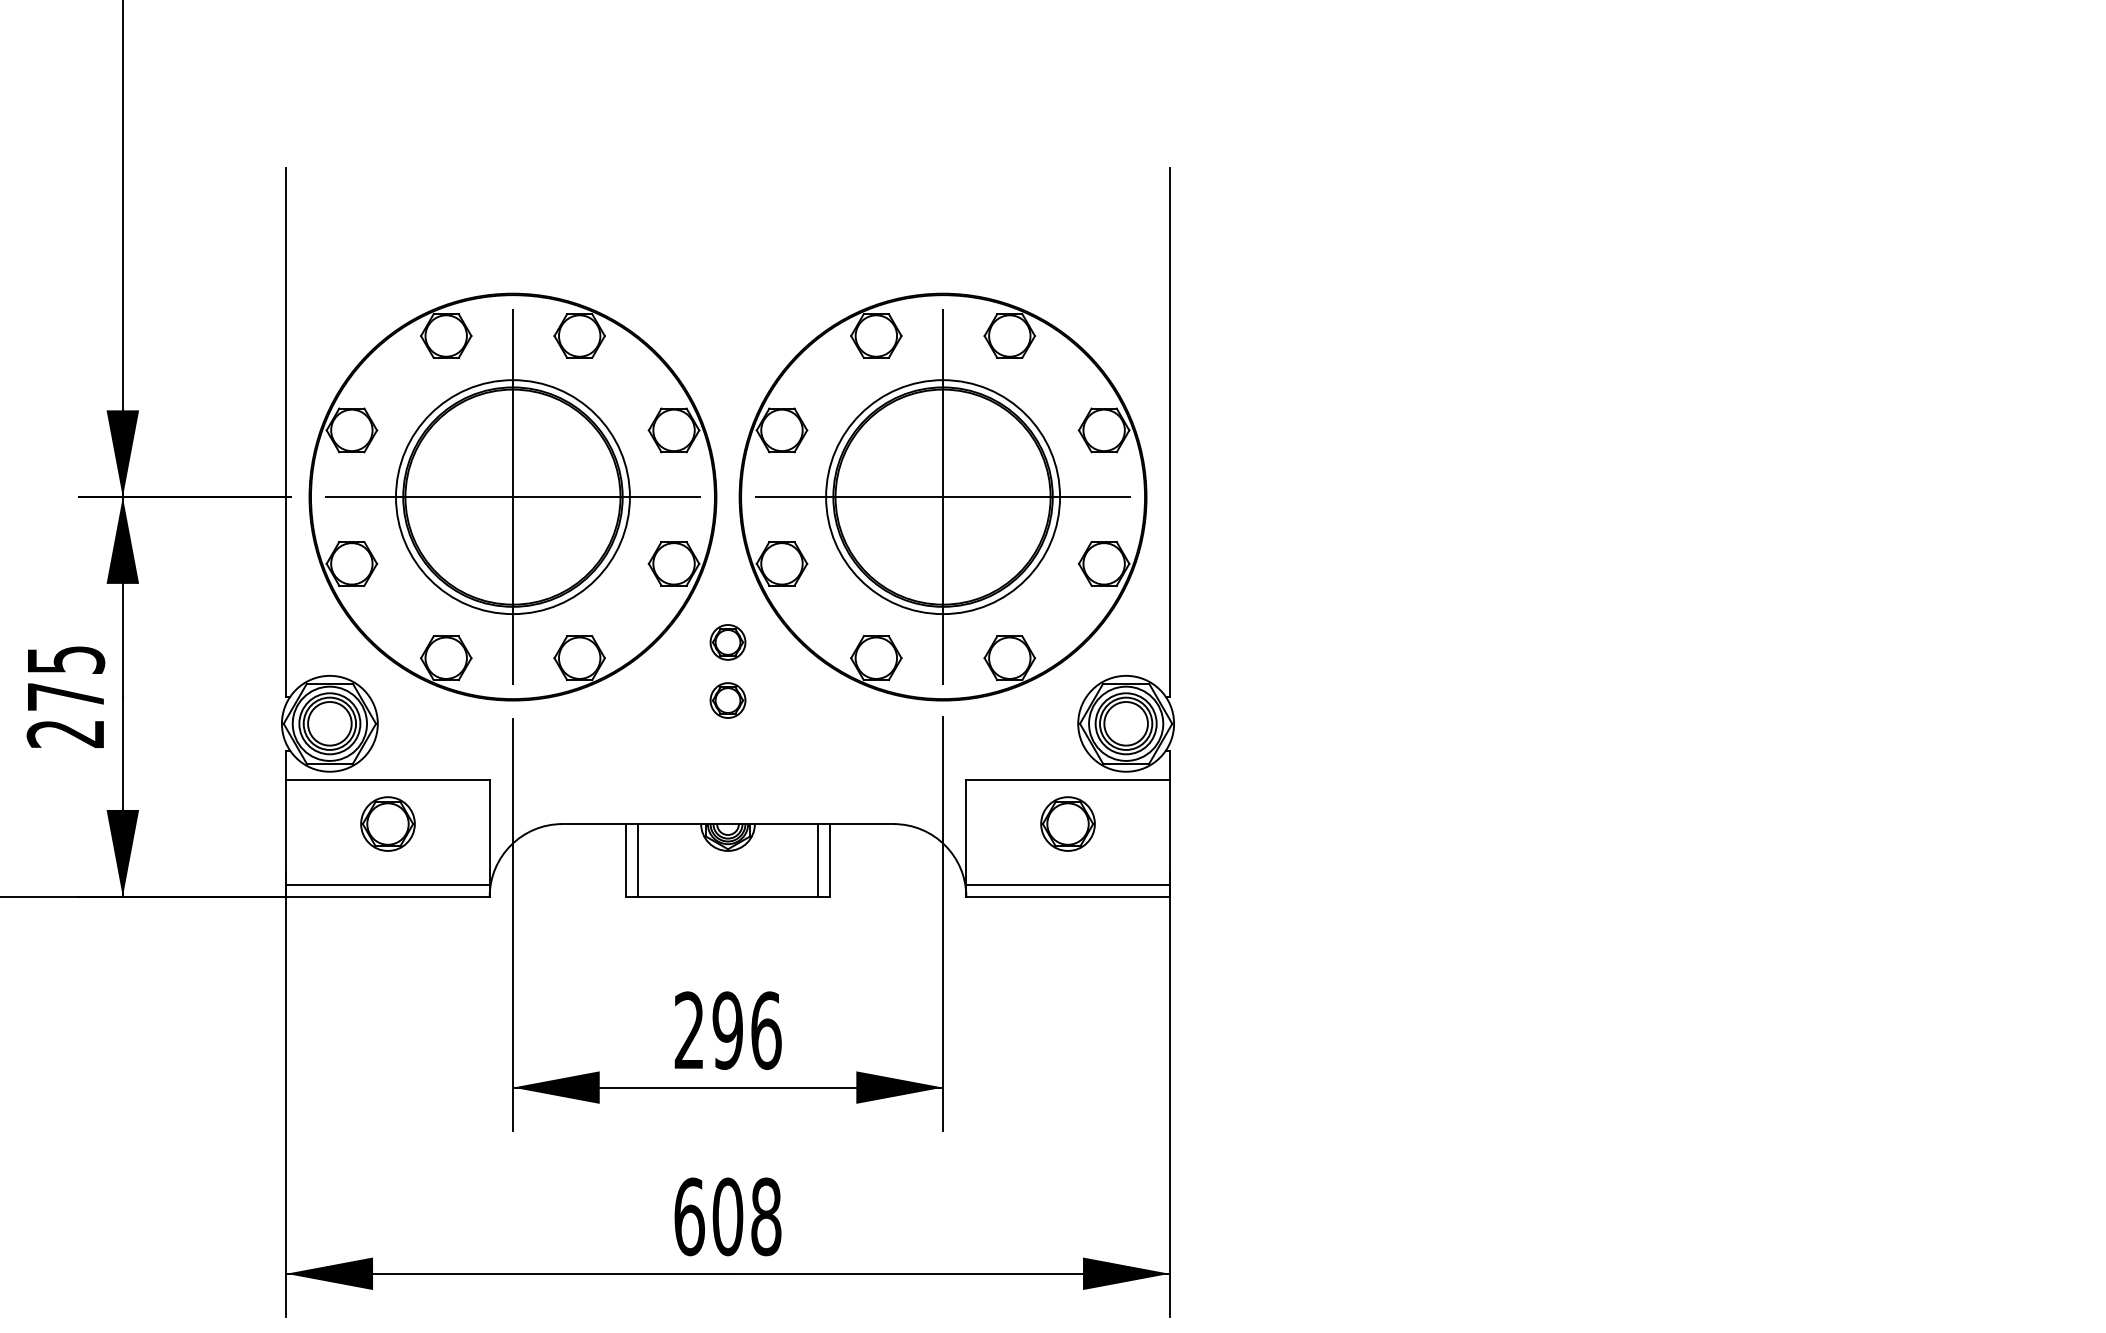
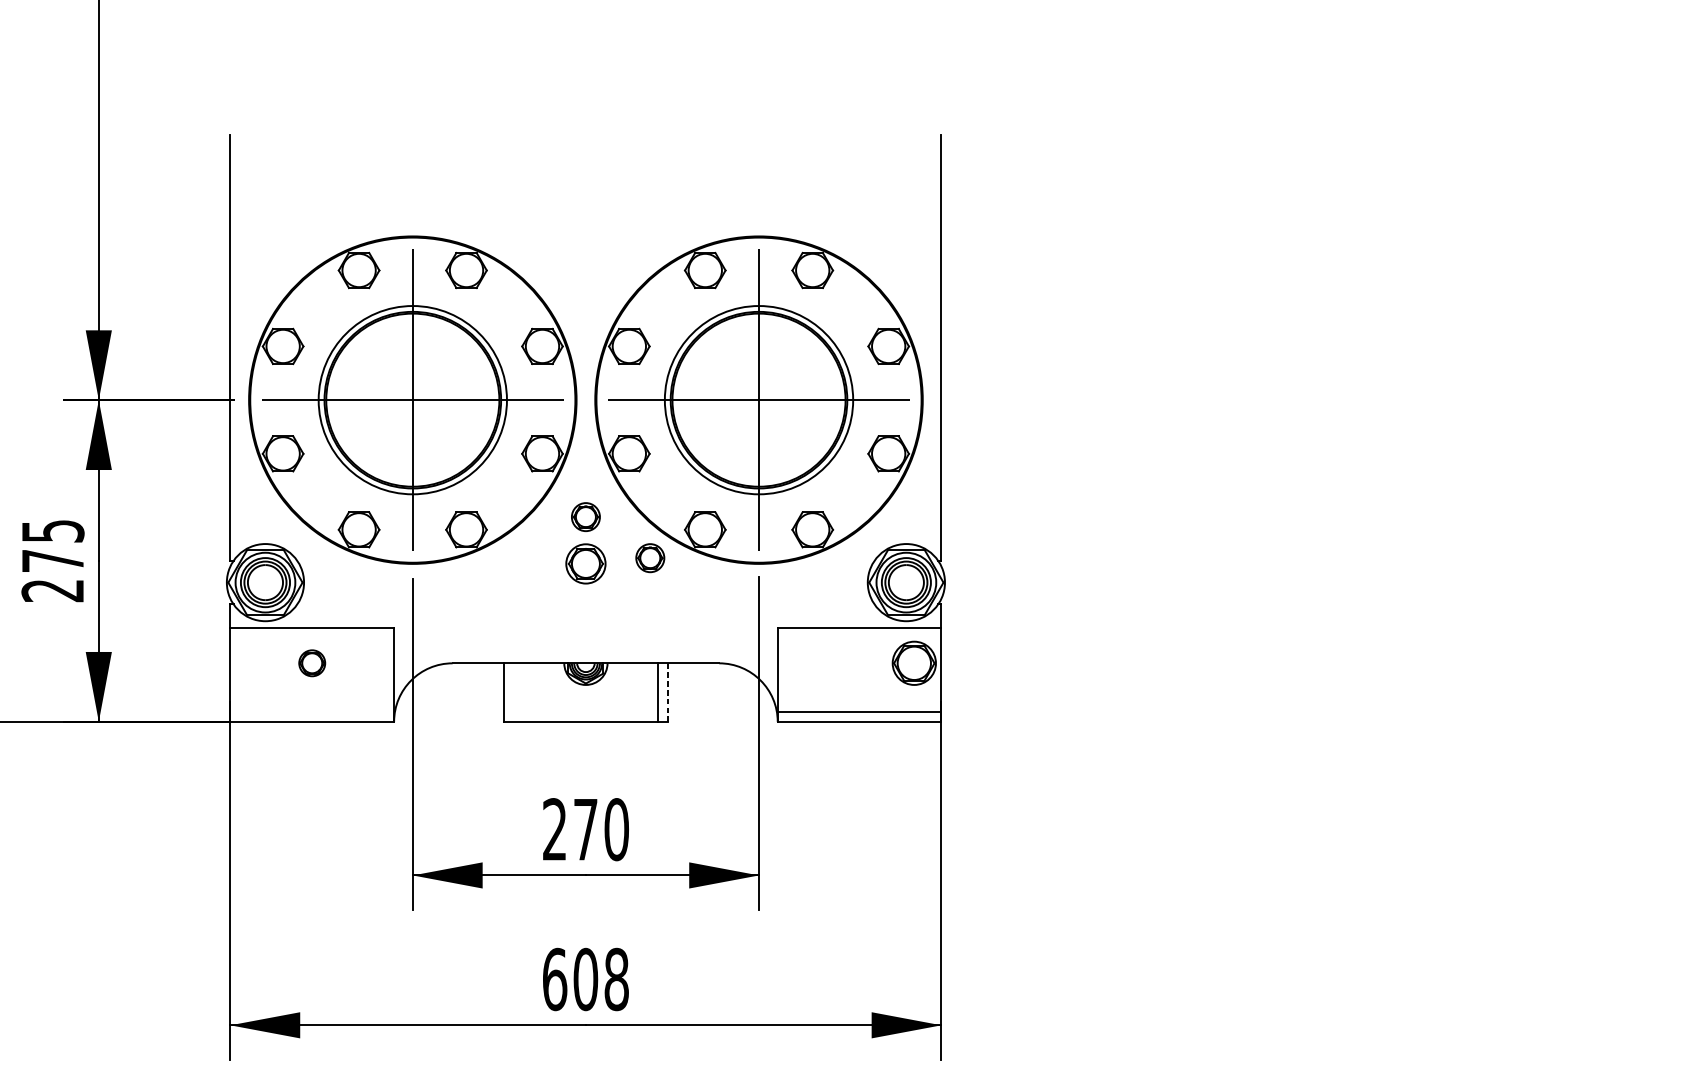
part: (807, 693) -> (649, 558), added
part: (727, 700) -> (585, 563), size x1.4
part: (387, 823) -> (311, 662), size x0.6
part: (1067, 823) -> (913, 662), moved
line: (638, 860) -> (513, 692), removed
line: (829, 860) -> (667, 692), solid -> dashed
line: (387, 885) -> (311, 712), removed
text: (746, 1030) -> (600, 829), 296 -> 270

